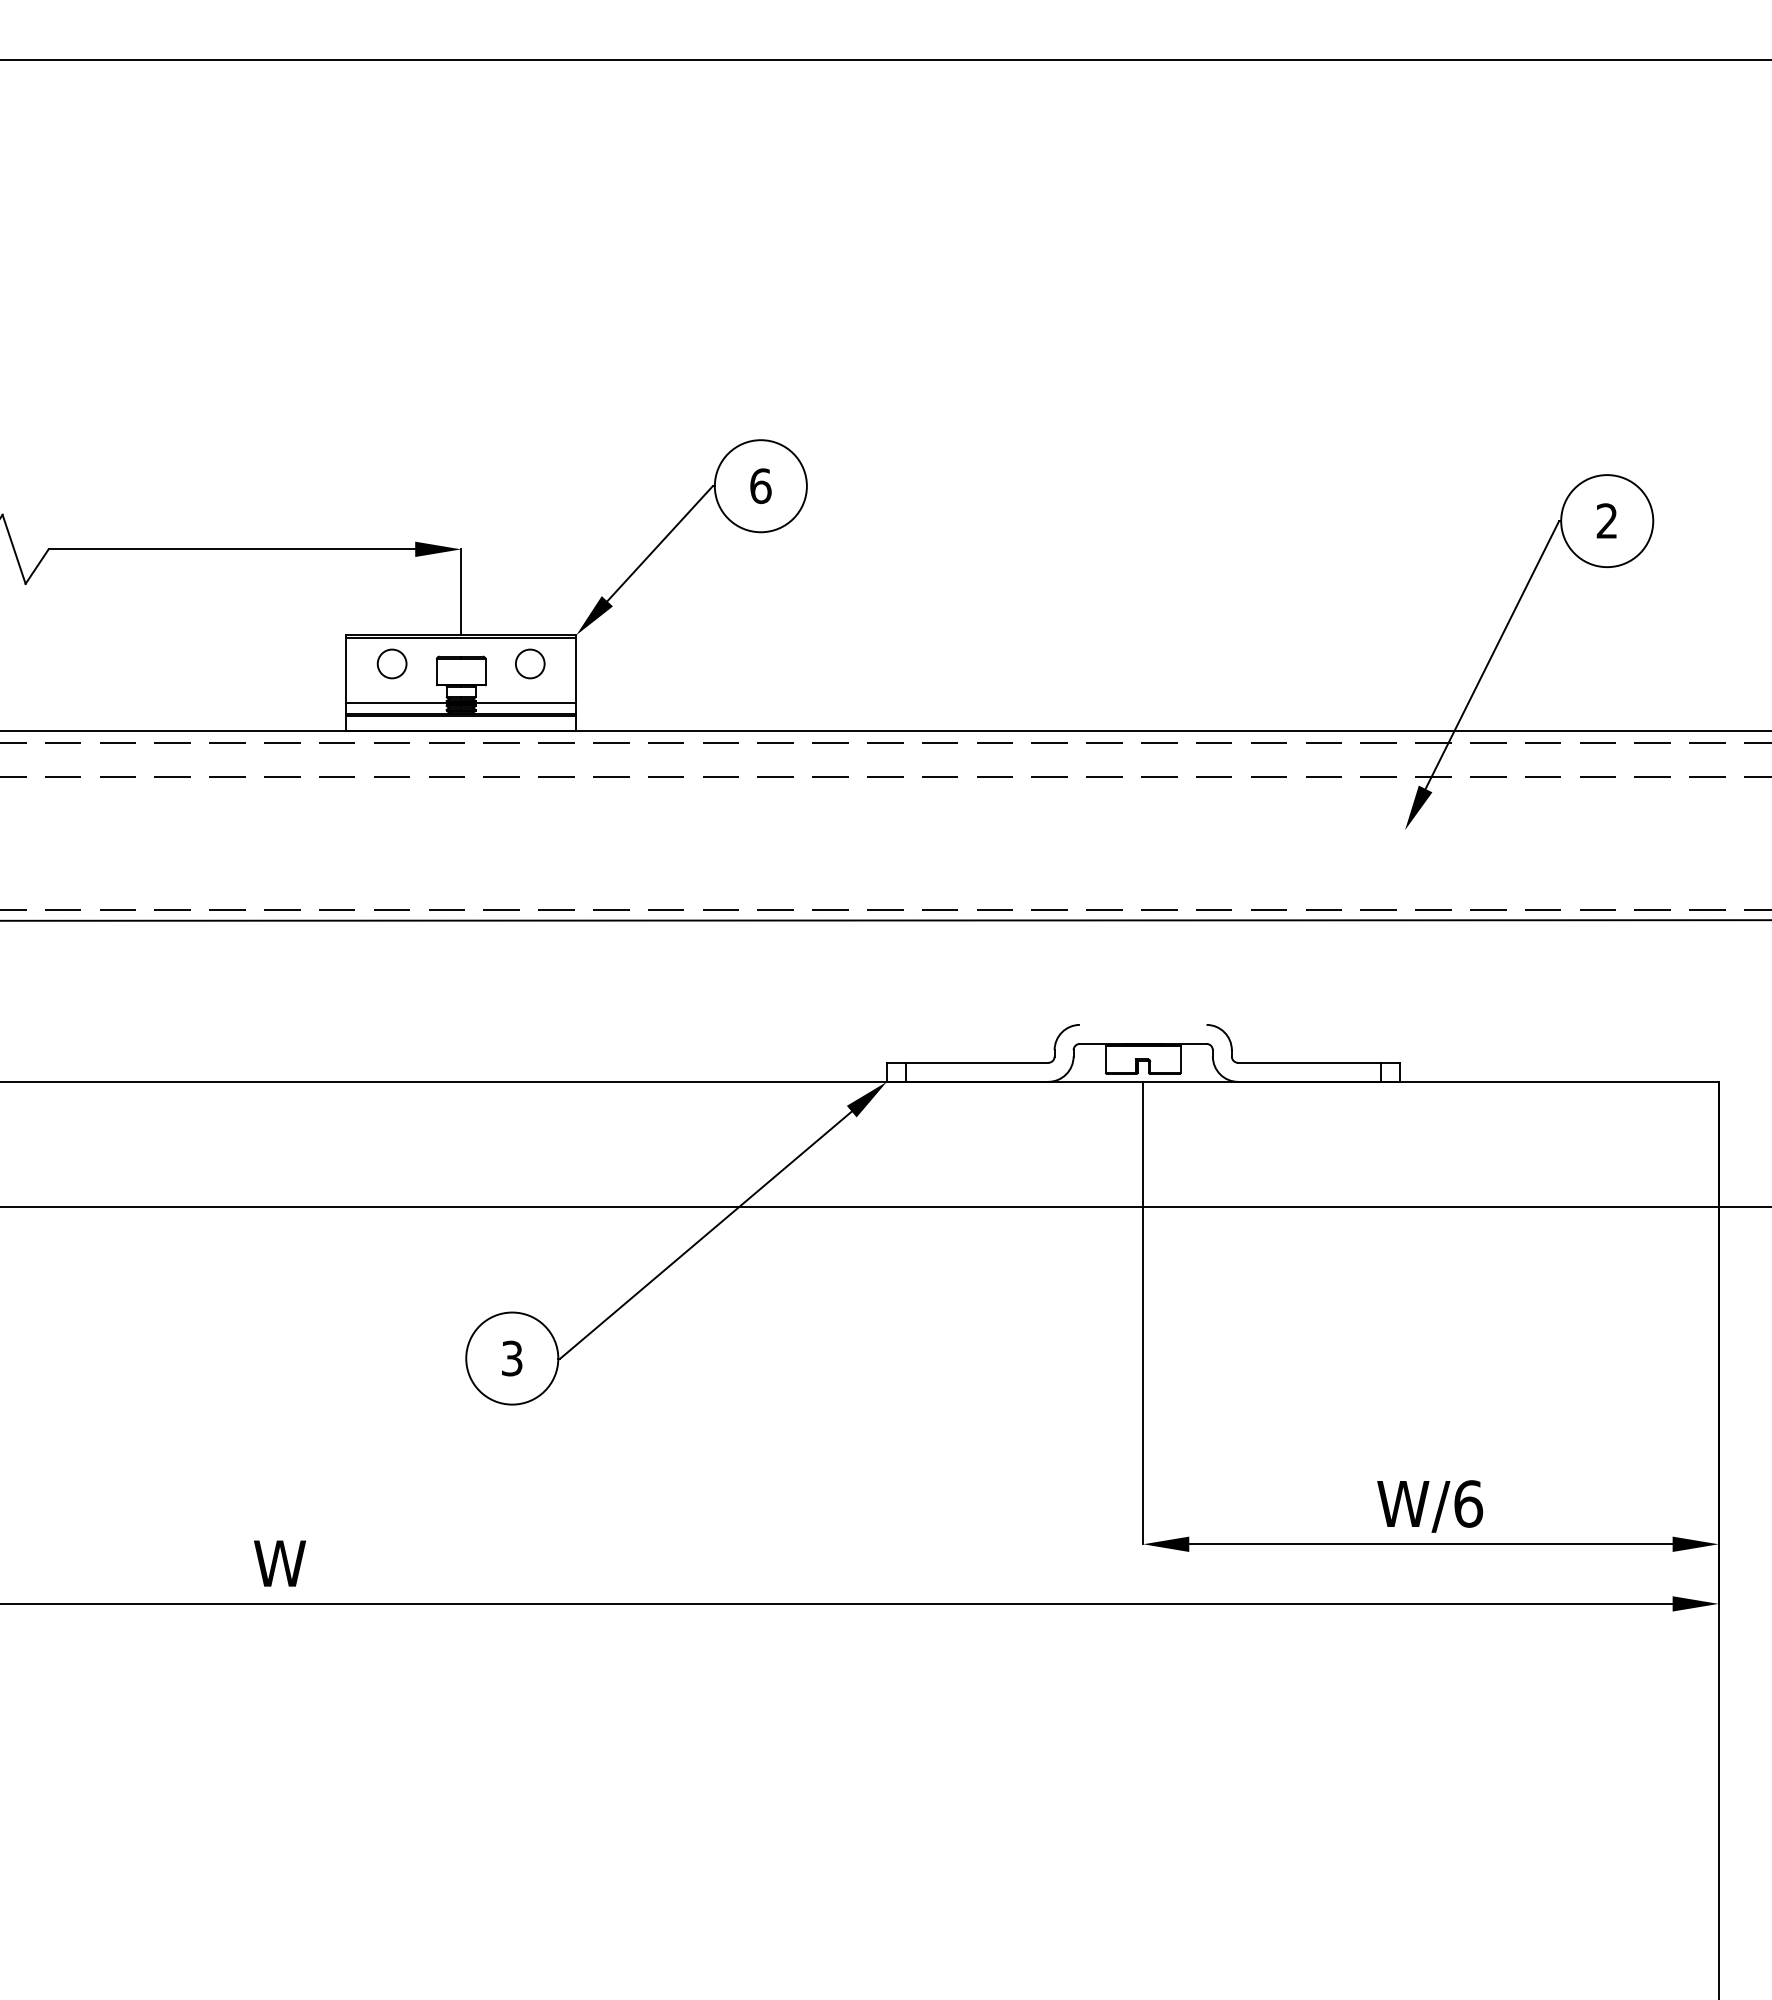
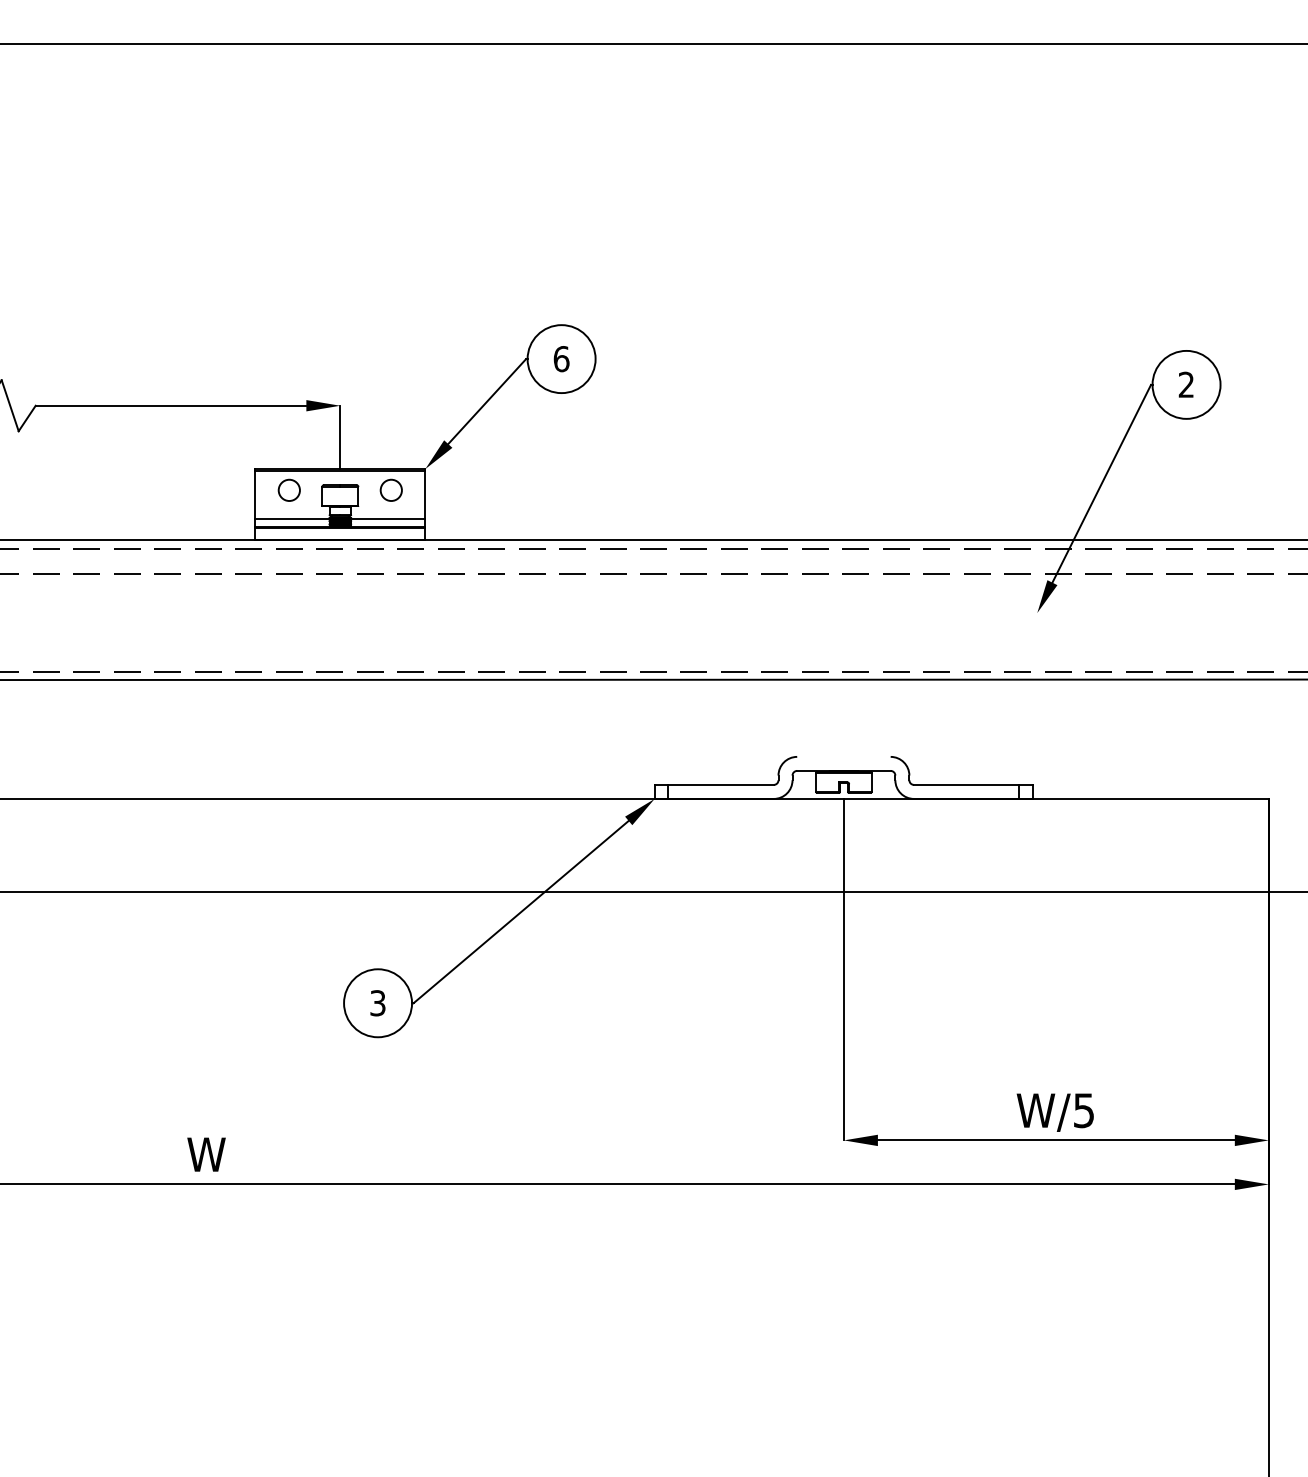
text: (1468, 1503) -> (1084, 1110), W/6 -> W/5

